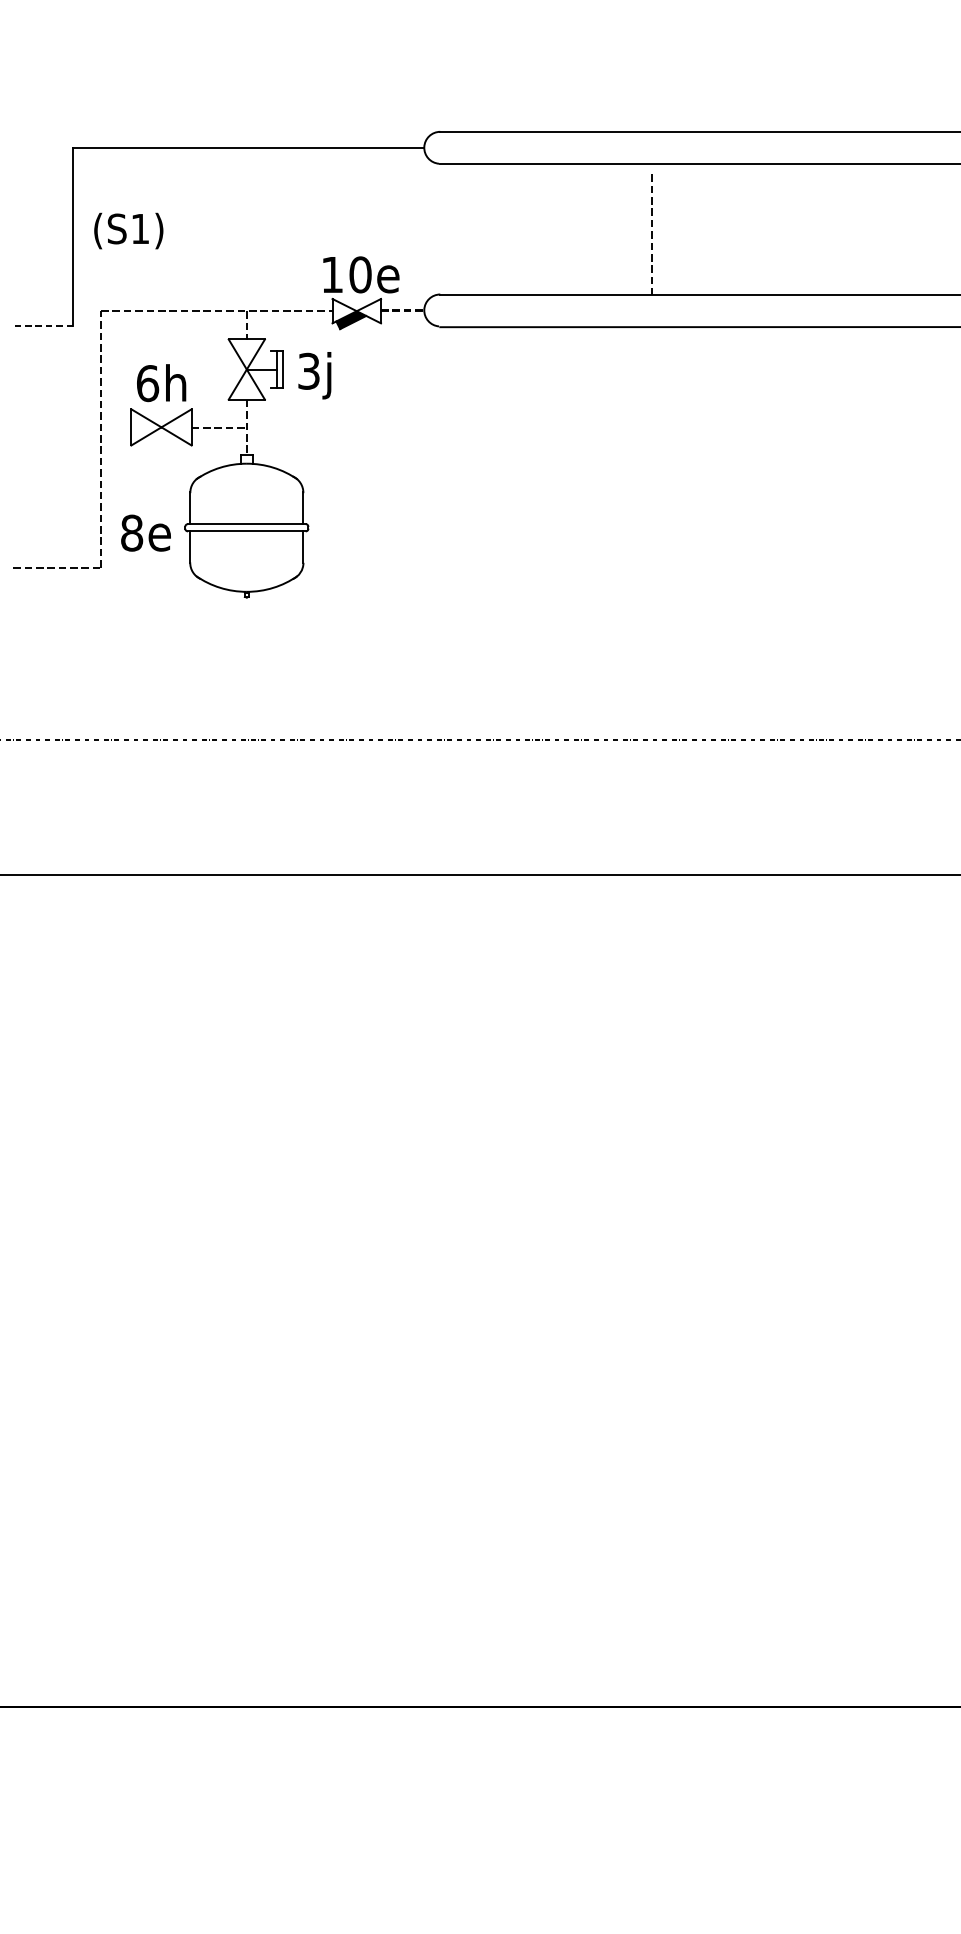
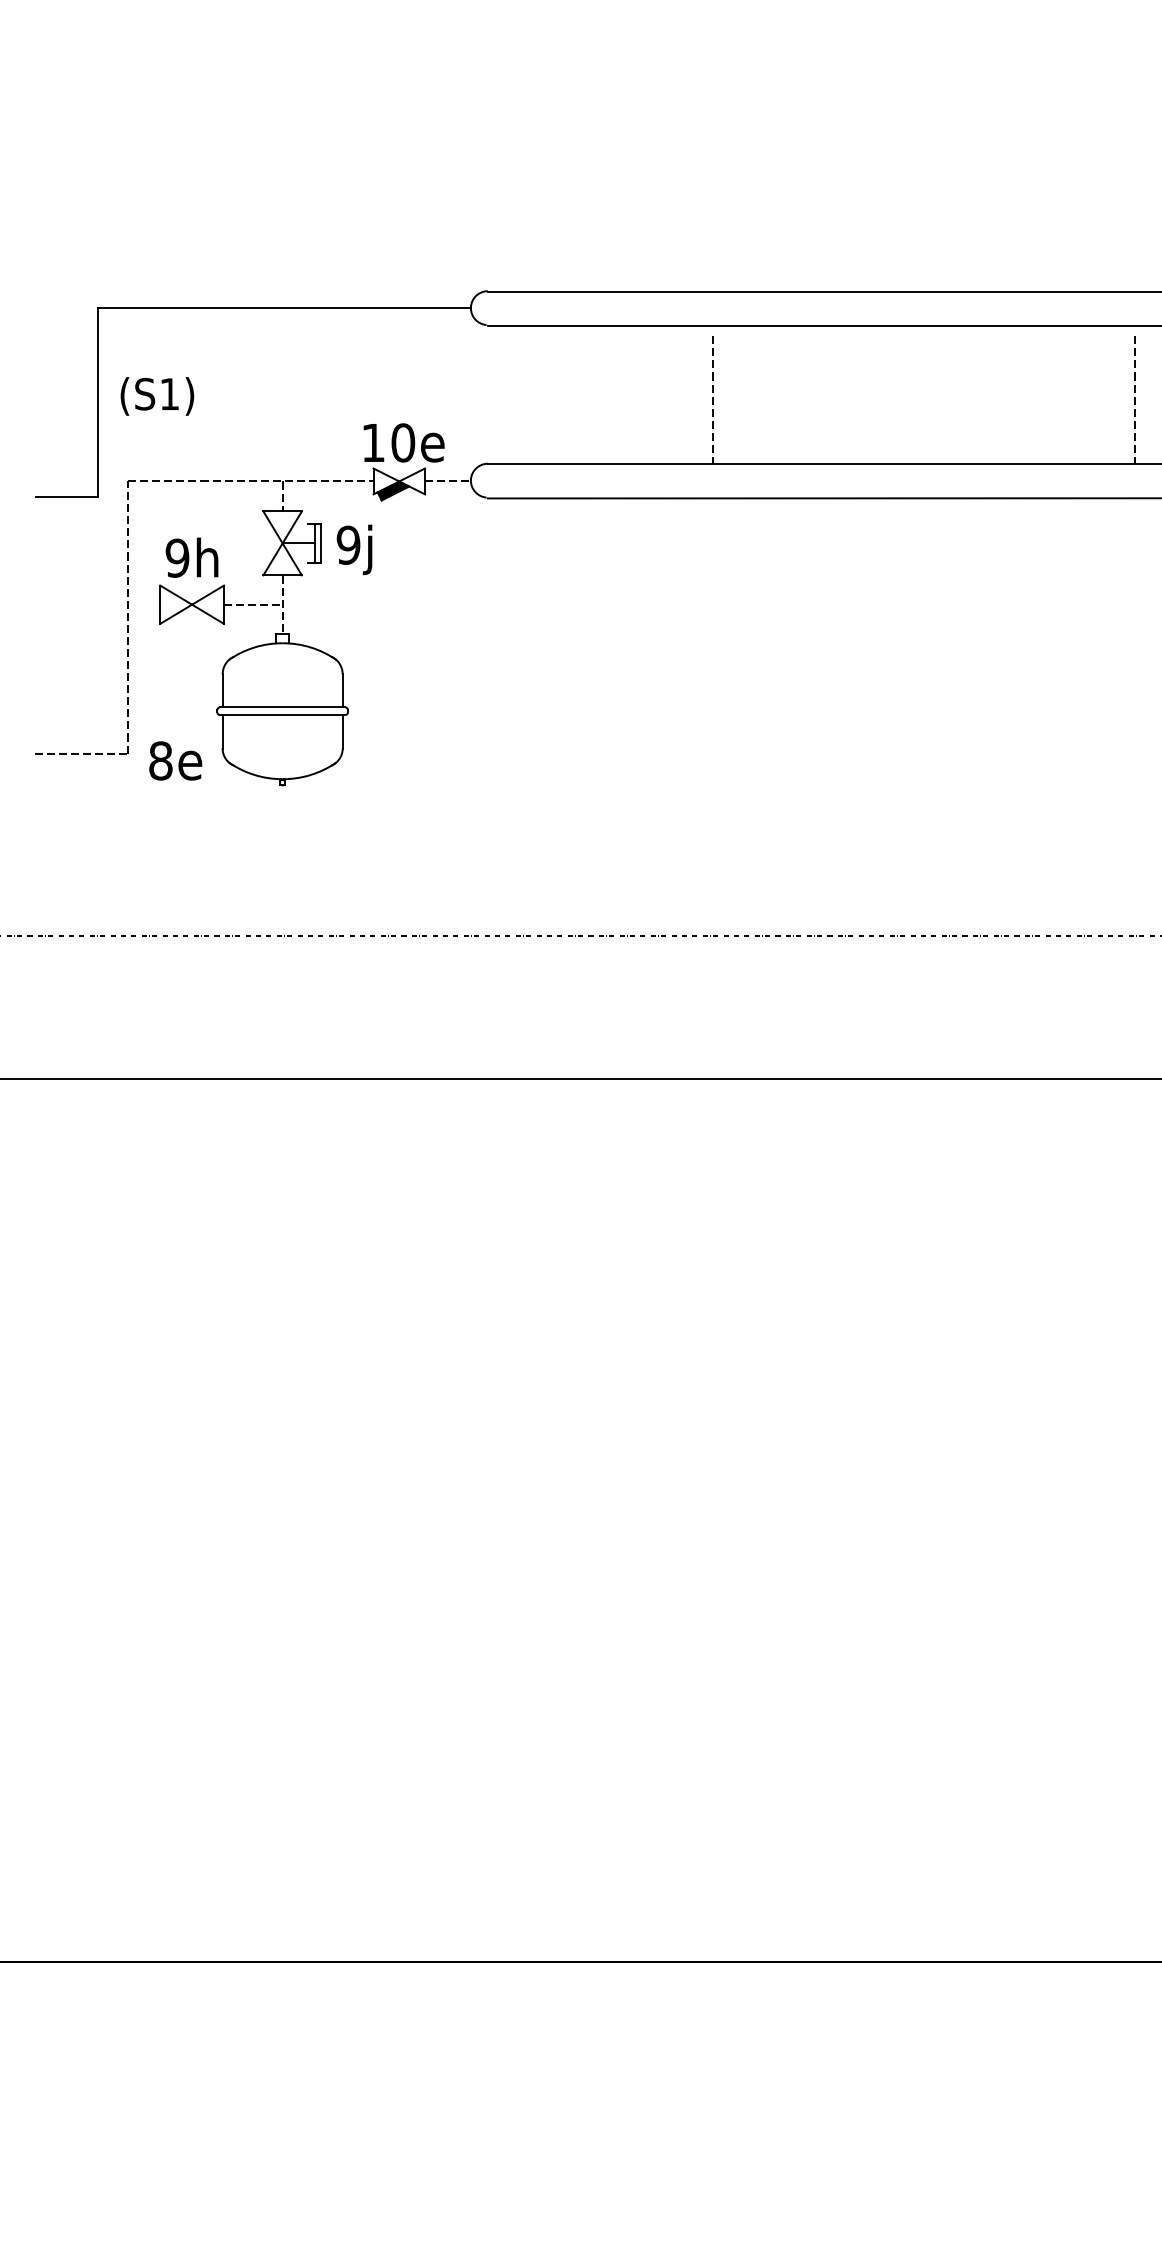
line: (43, 326) -> (66, 497), dashed -> solid
text: (308, 370) -> (348, 544), 3j -> 9j
text: (147, 382) -> (177, 557), 6h -> 9h
text: (145, 532) -> (175, 760), moved

